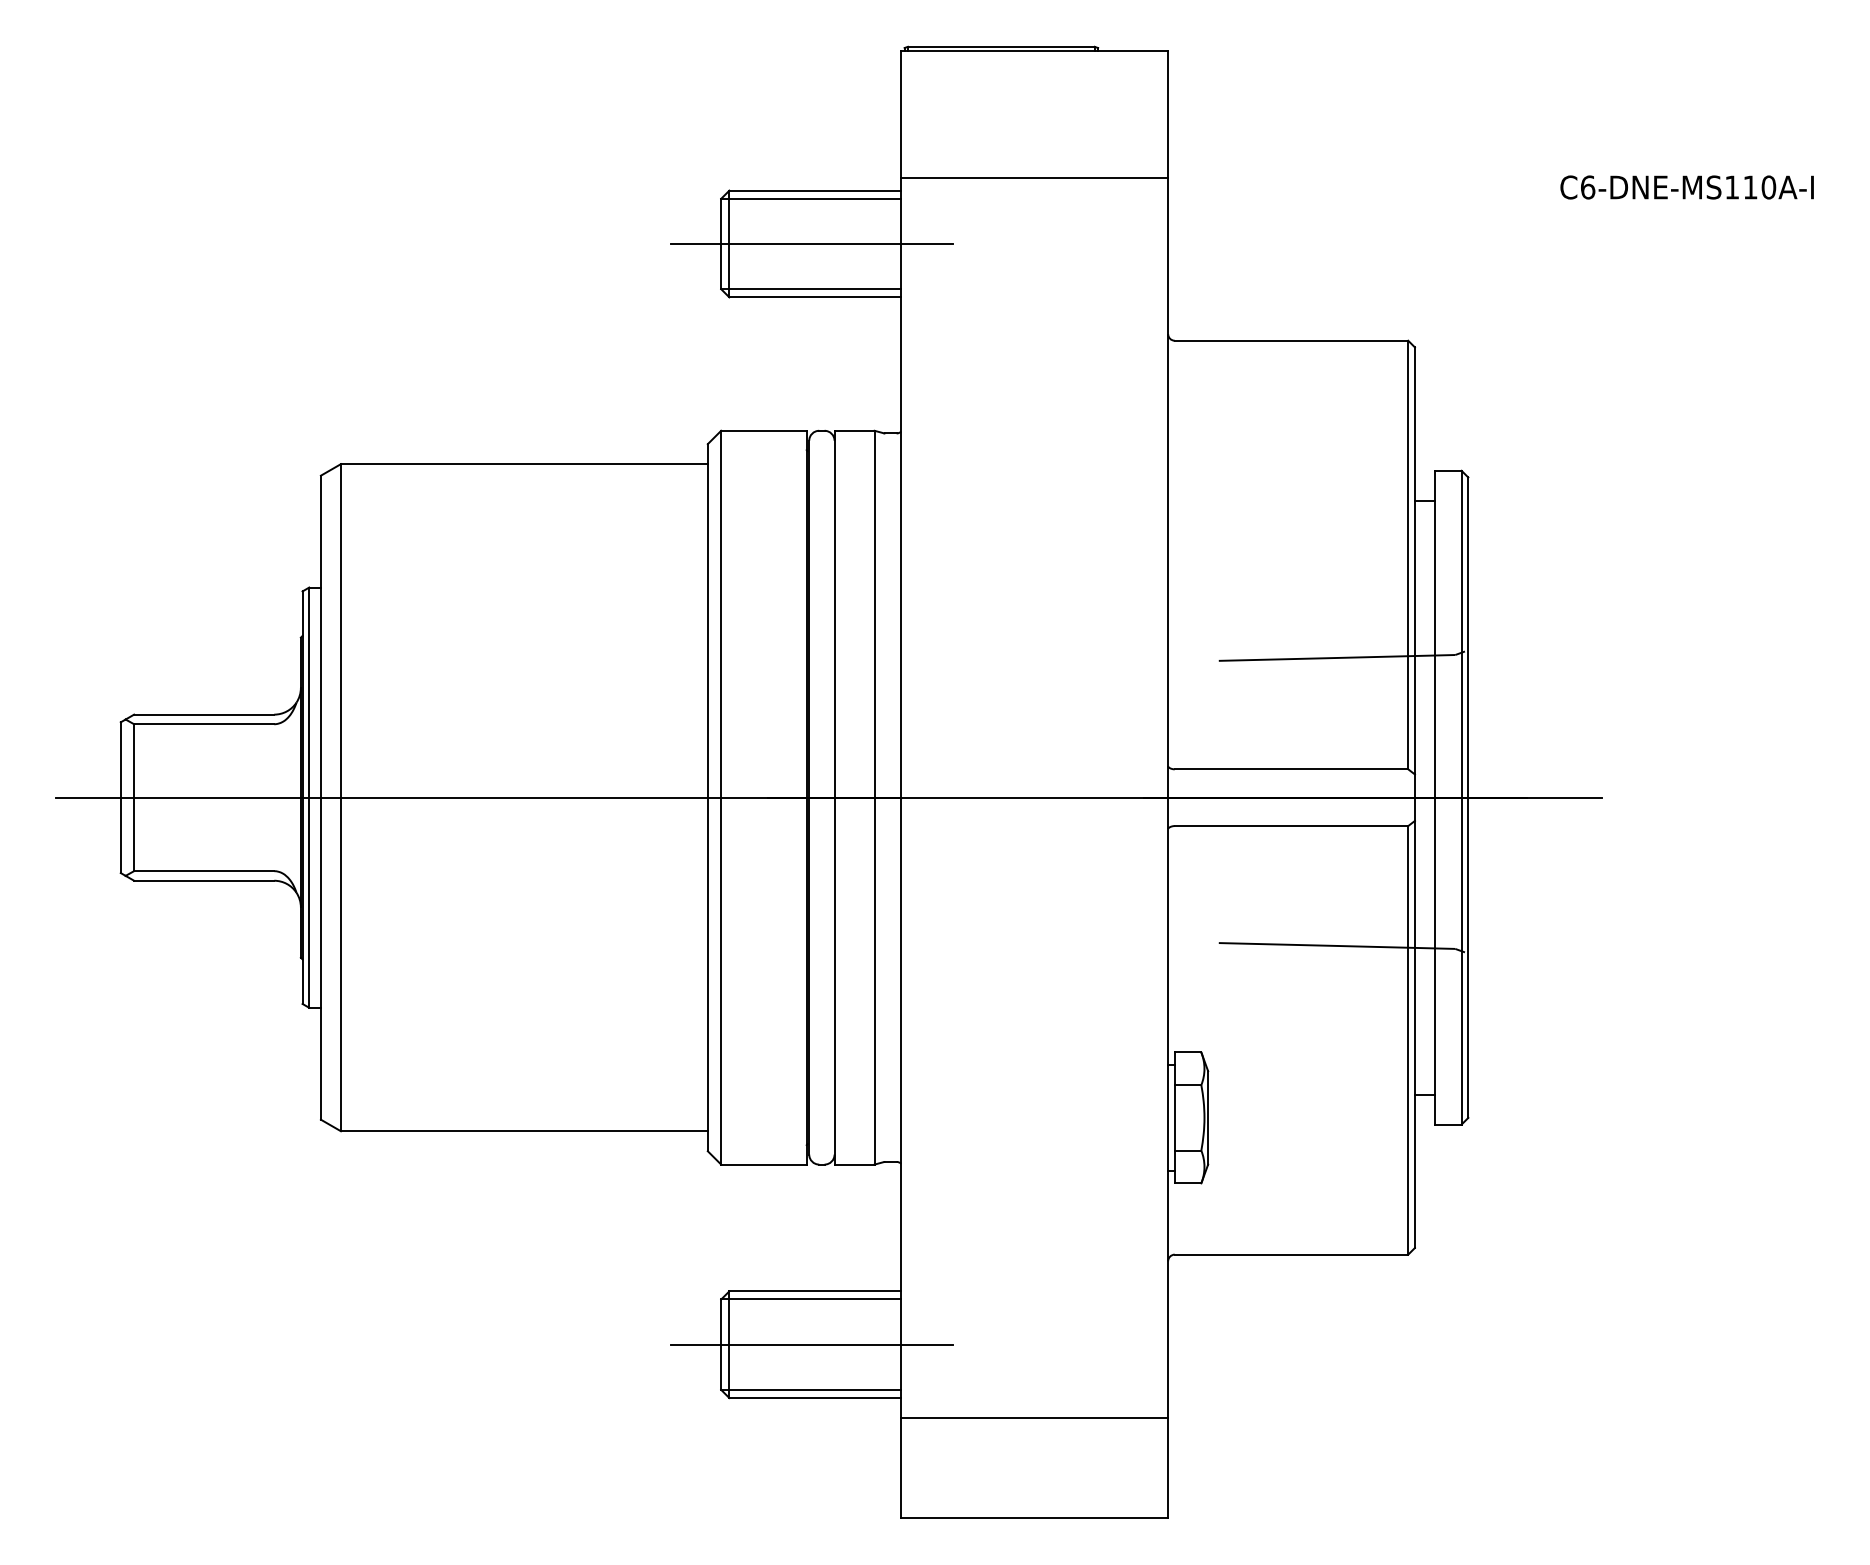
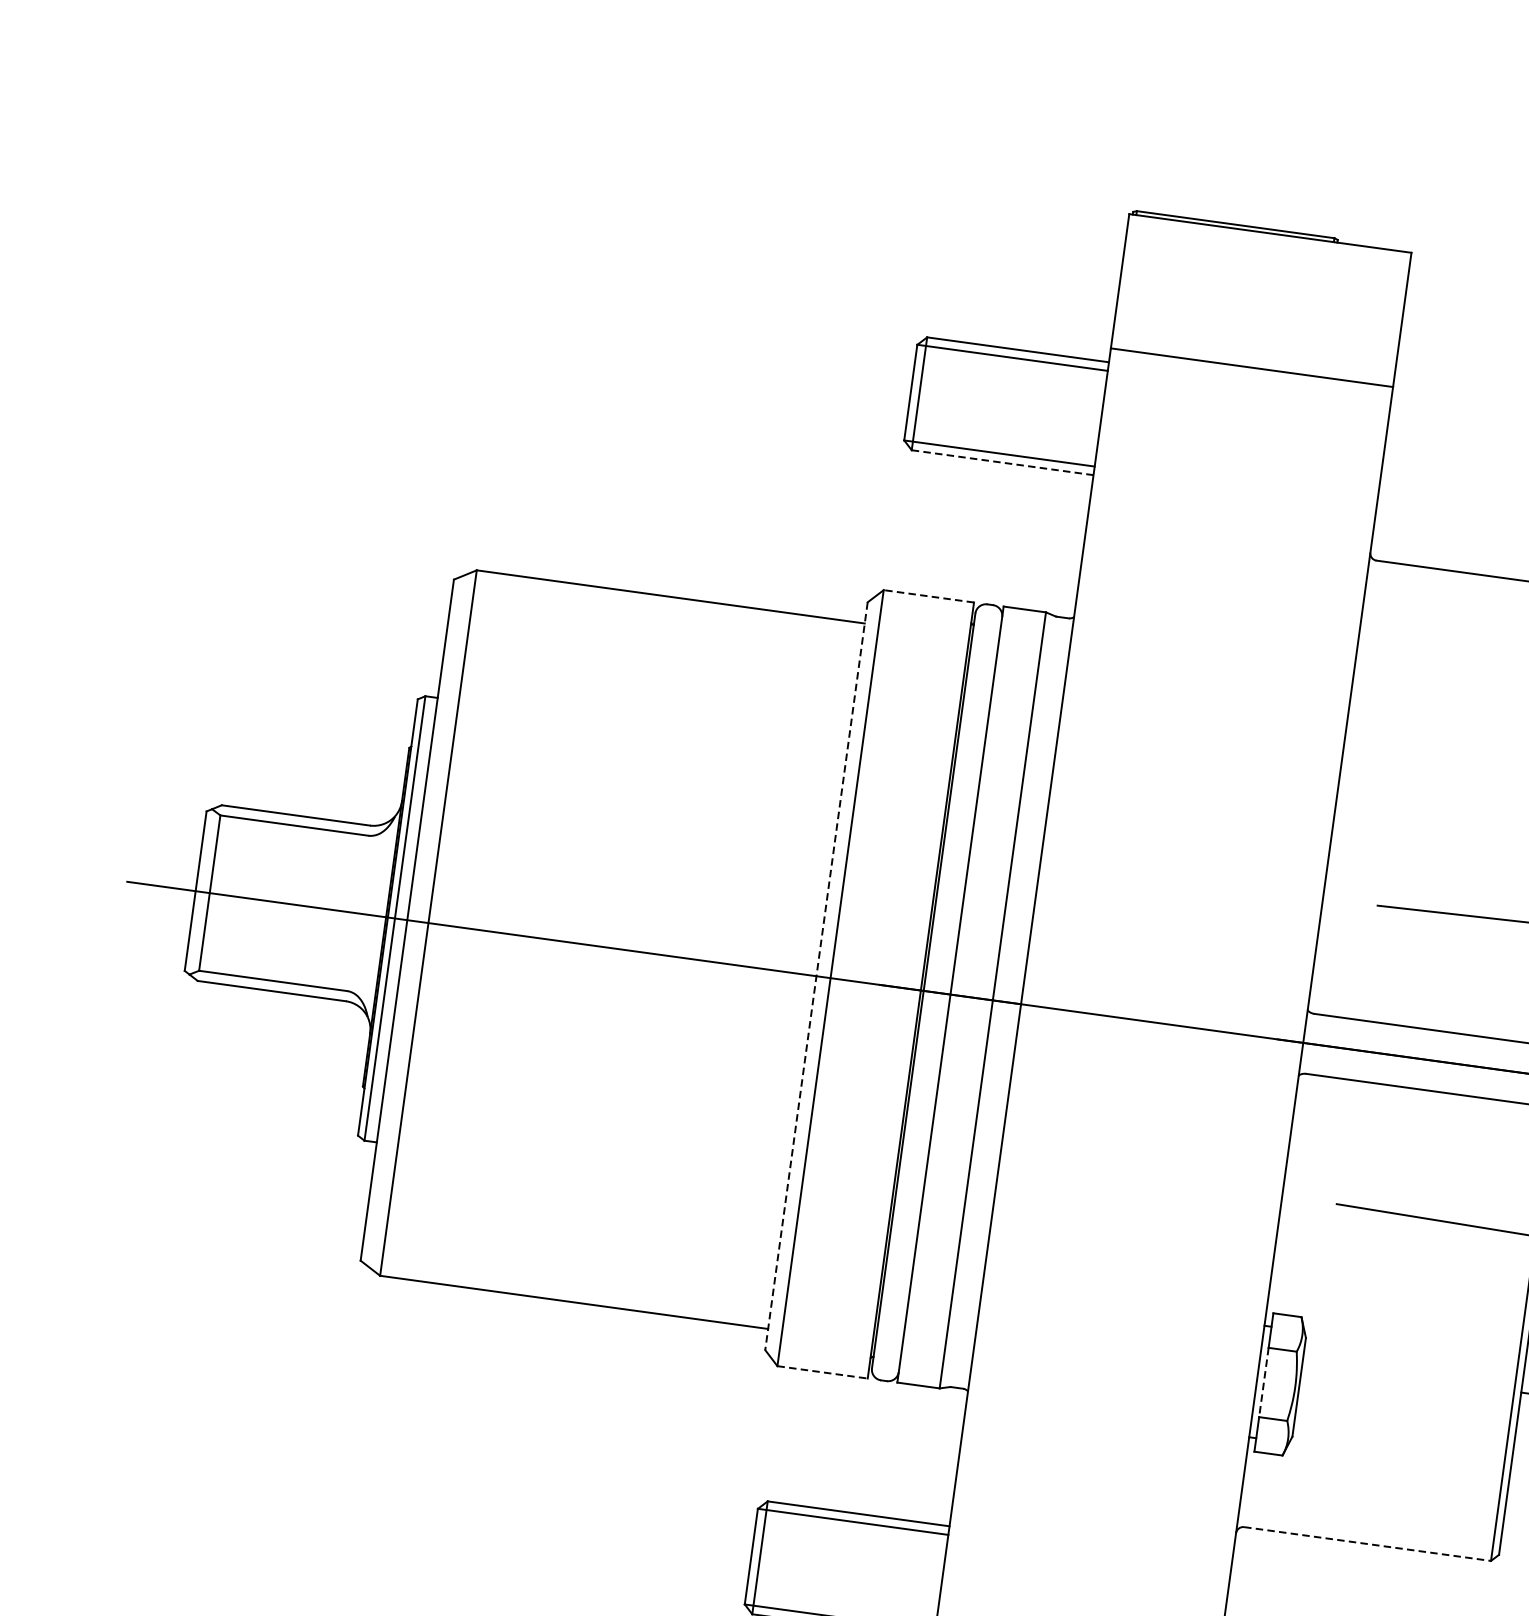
line: (812, 244) -> (1007, 406), removed
line: (815, 297) -> (1002, 462), solid -> dashed
line: (763, 430) -> (928, 595), solid -> dashed
line: (707, 797) -> (816, 975), solid -> dashed
line: (1174, 1117) -> (1263, 1382), solid -> dashed
line: (763, 1164) -> (822, 1372), solid -> dashed
line: (1291, 1254) -> (1367, 1543), solid -> dashed
line: (812, 1344) -> (847, 1569), removed

